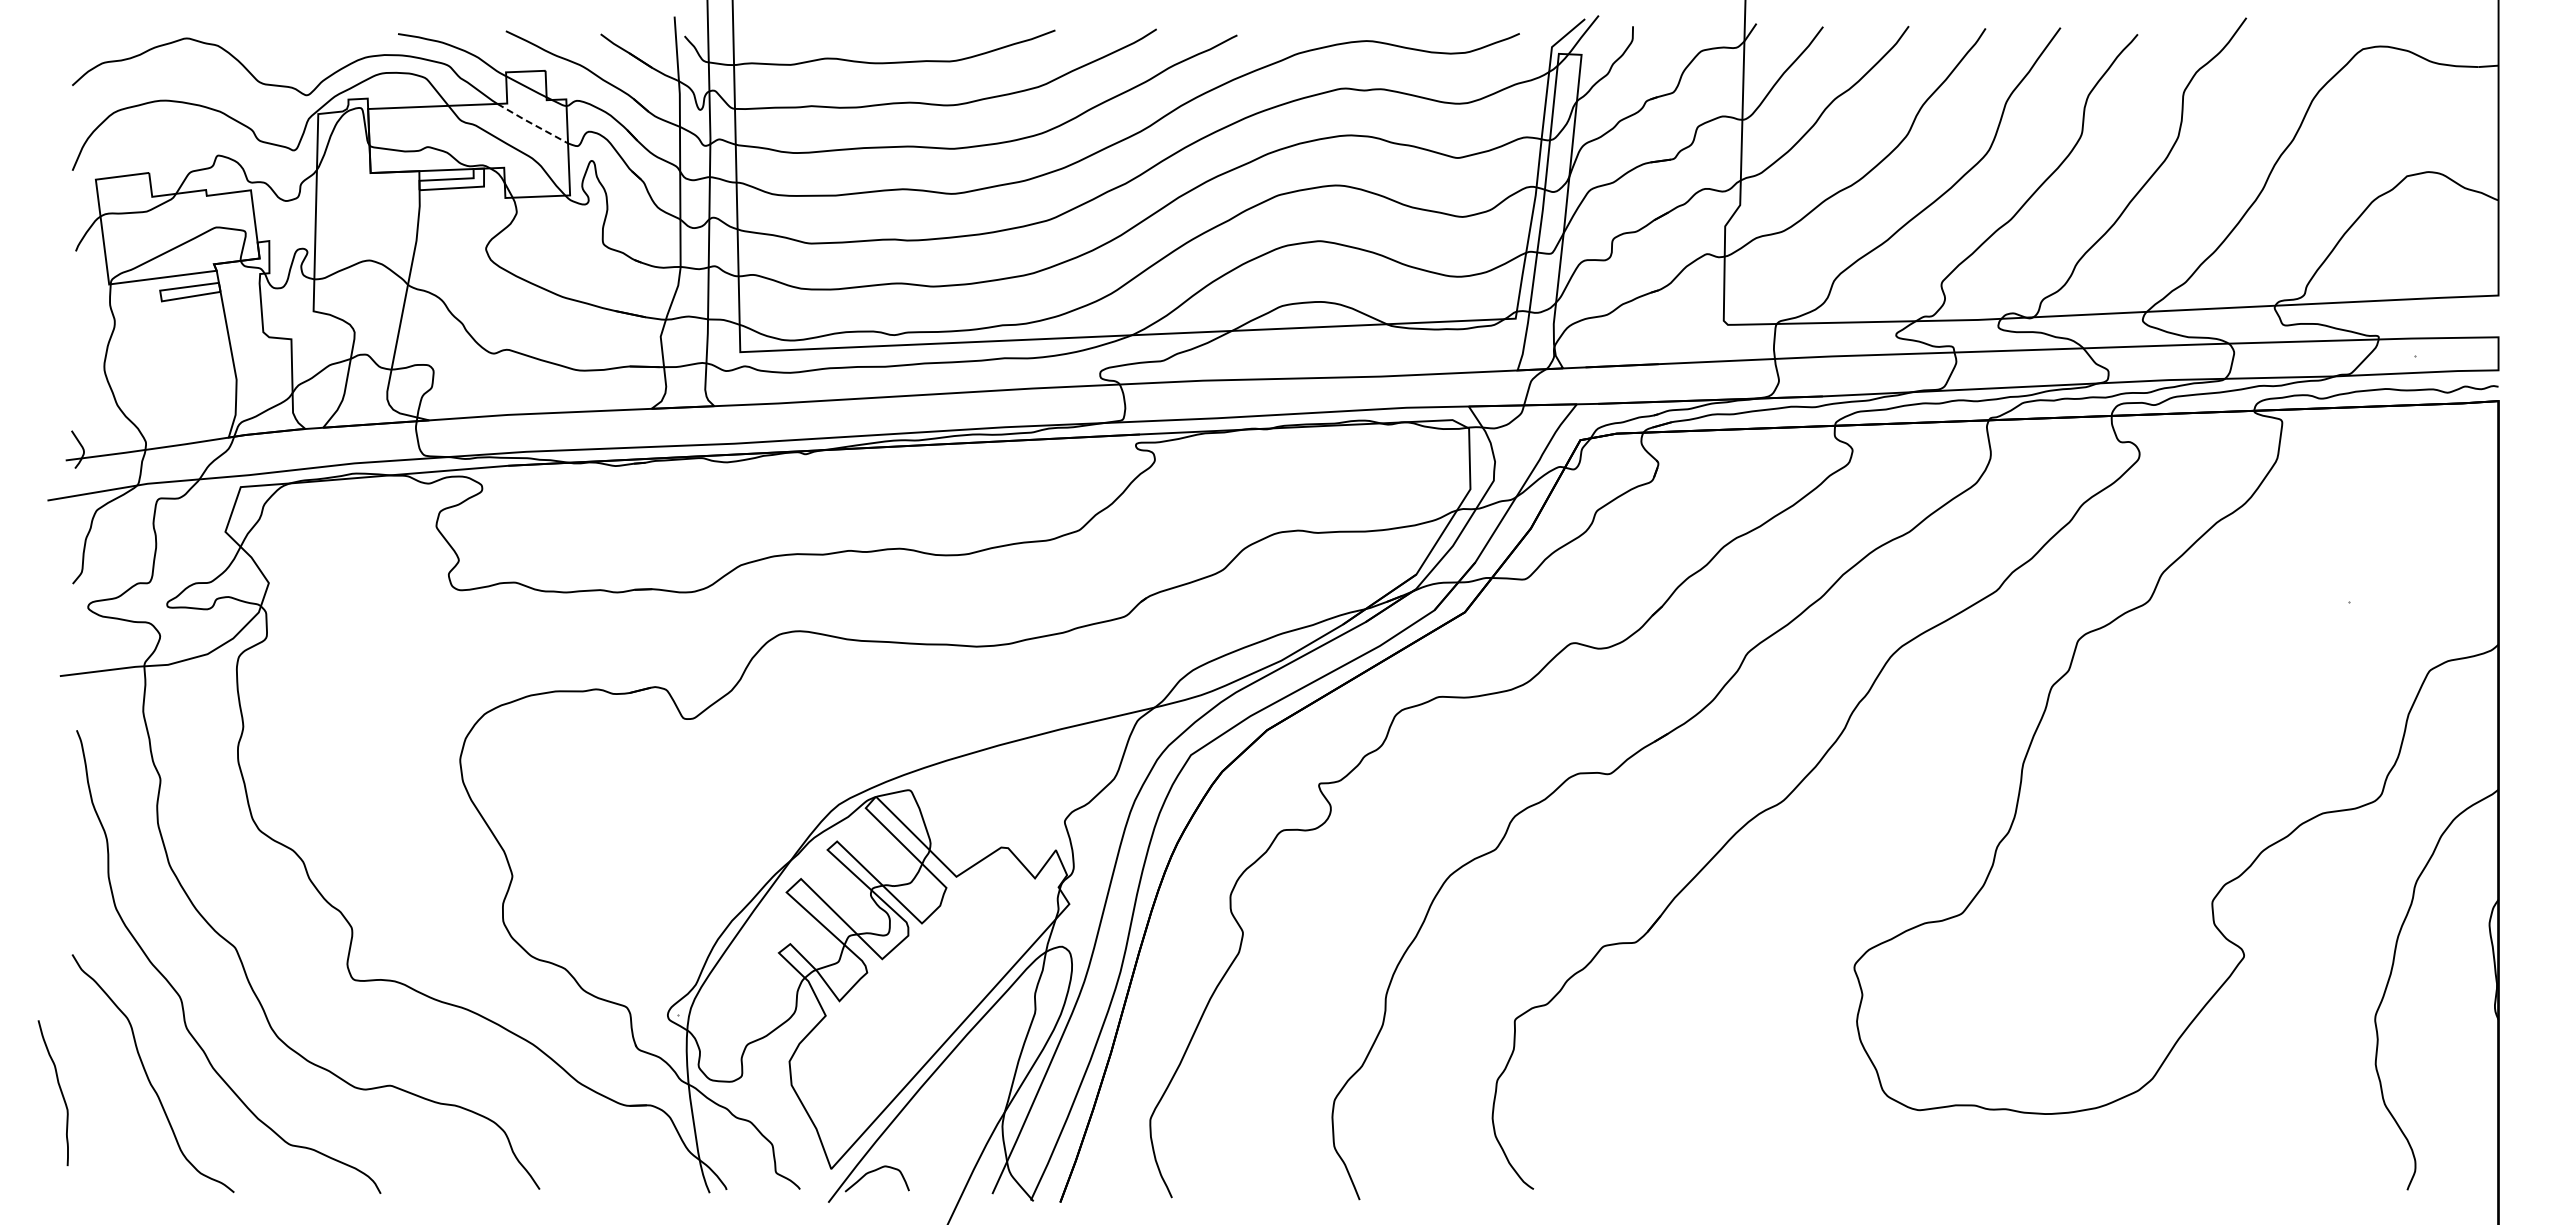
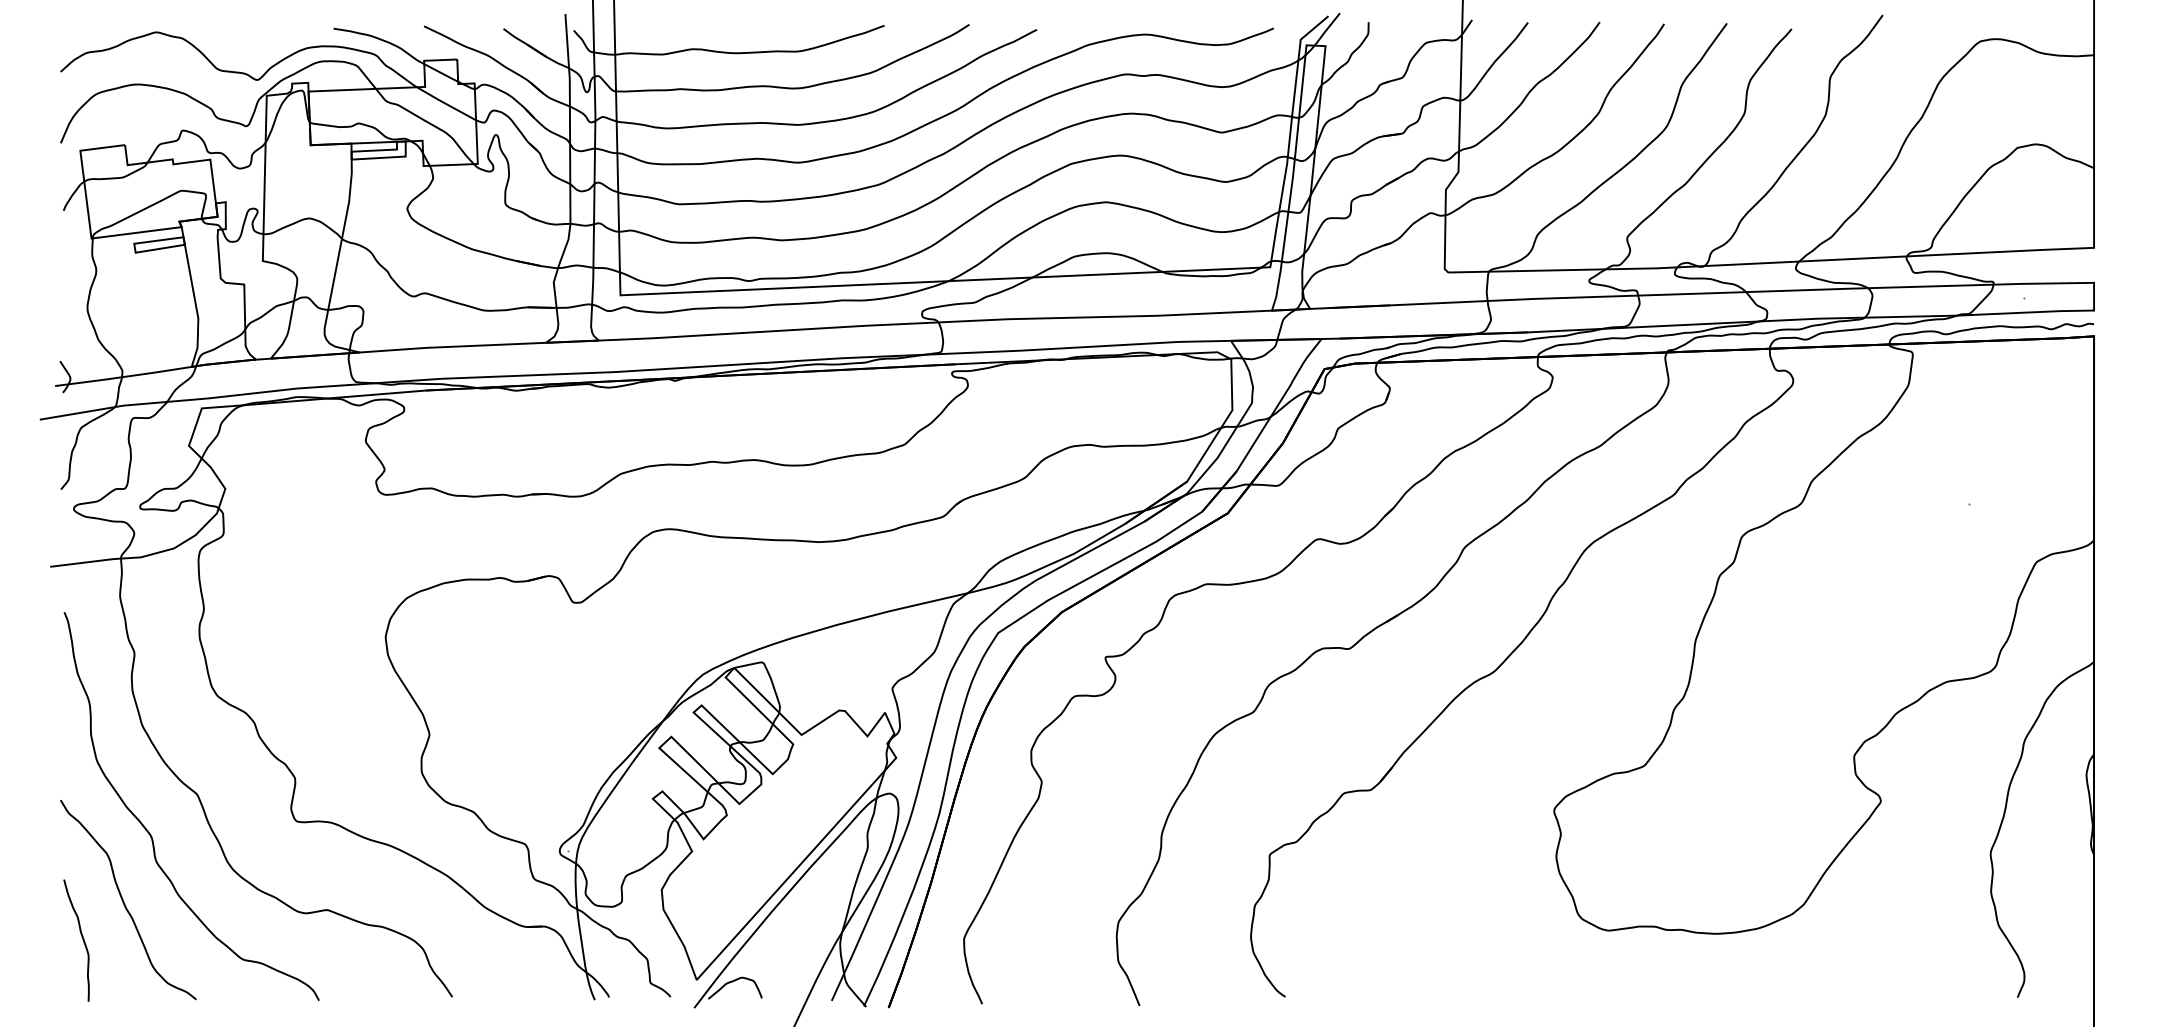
line: (532, 123) -> (446, 103), dashed -> solid
curve: (59, 1089) -> (81, 937), moved

